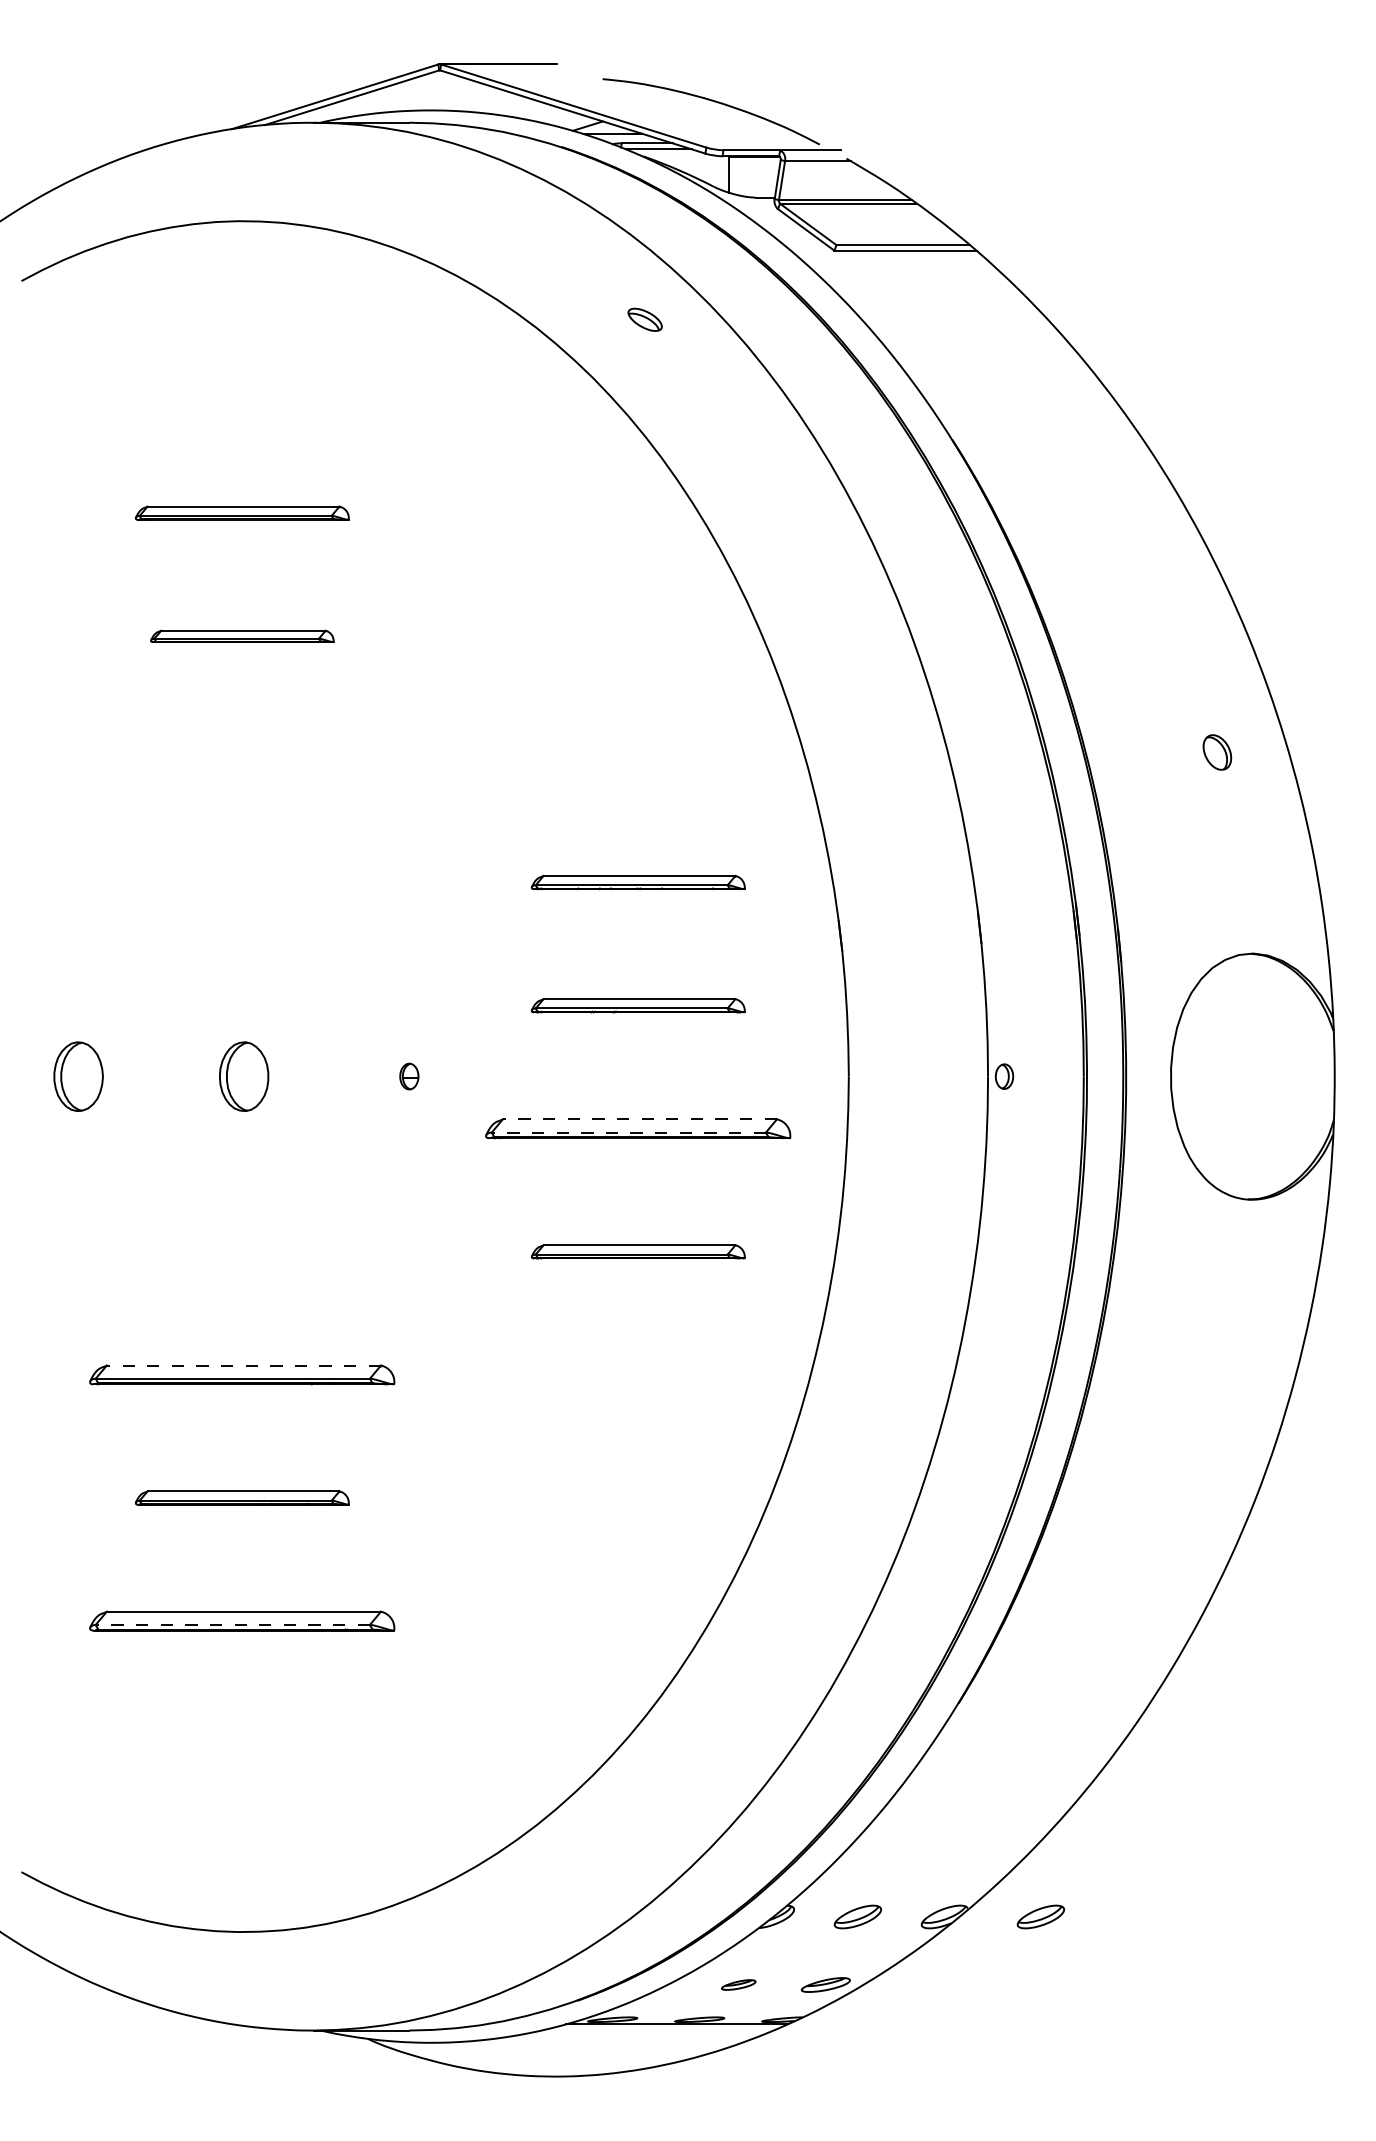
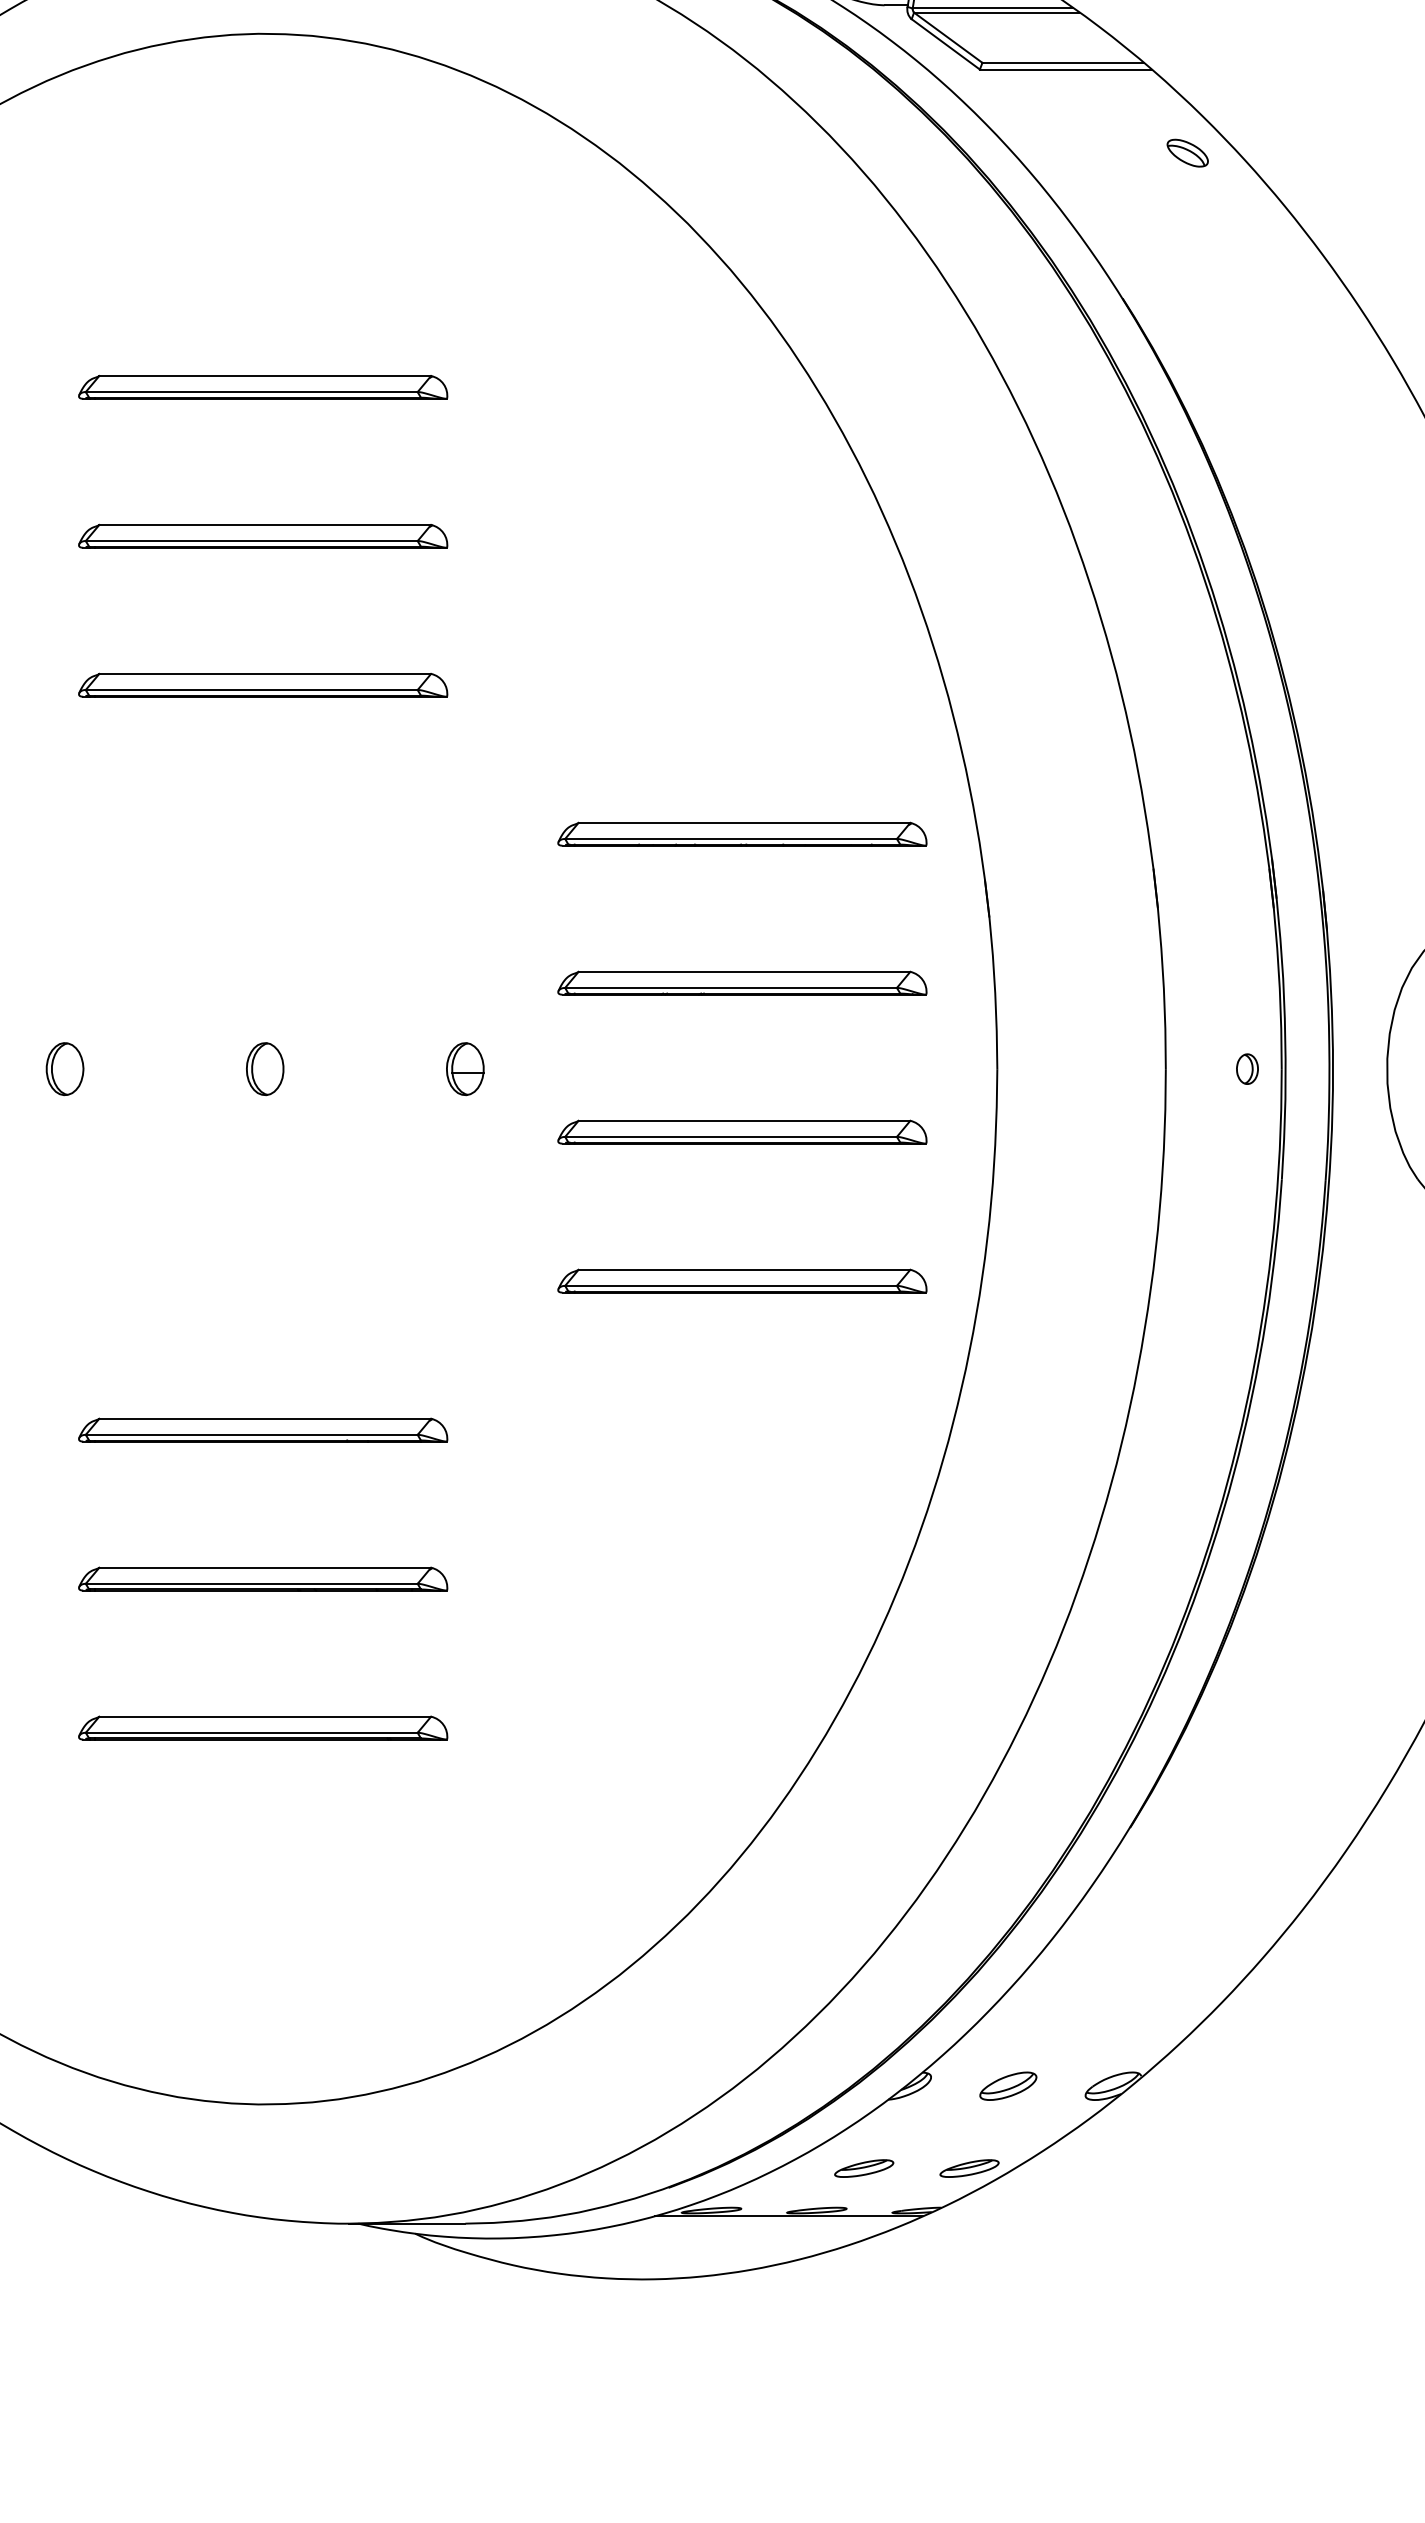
part: (644, 319) -> (1186, 152), moved
part: (242, 512) -> (263, 386), size x1.43
part: (242, 636) -> (263, 536), size x1.67
part: (242, 759) -> (263, 685), added
part: (638, 882) -> (742, 834), size x1.43
part: (638, 1005) -> (742, 983), size x1.43
part: (78, 1076) -> (65, 1068), size x0.62
part: (243, 1076) -> (264, 1068), size x0.62
part: (409, 1076) -> (465, 1068), size x1.67
part: (1004, 1076) -> (1247, 1068), moved
line: (639, 1119) -> (743, 1121), dashed -> solid
line: (628, 1132) -> (730, 1136), dashed -> solid
part: (638, 1251) -> (742, 1280), size x1.43
line: (243, 1365) -> (264, 1418), dashed -> solid
part: (242, 1497) -> (263, 1578), size x1.43
line: (232, 1624) -> (251, 1732), dashed -> solid
part: (1040, 1916) -> (1229, 2085), removed
part: (738, 1984) -> (863, 2167), size x1.43

